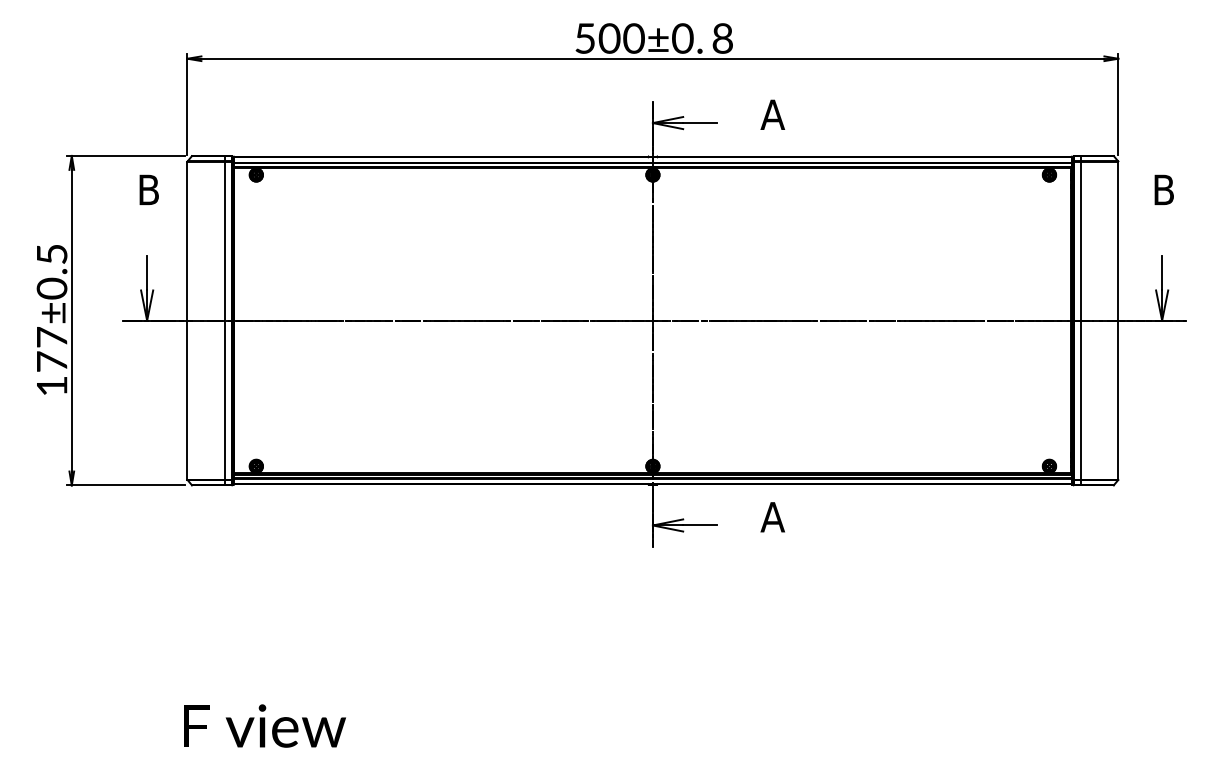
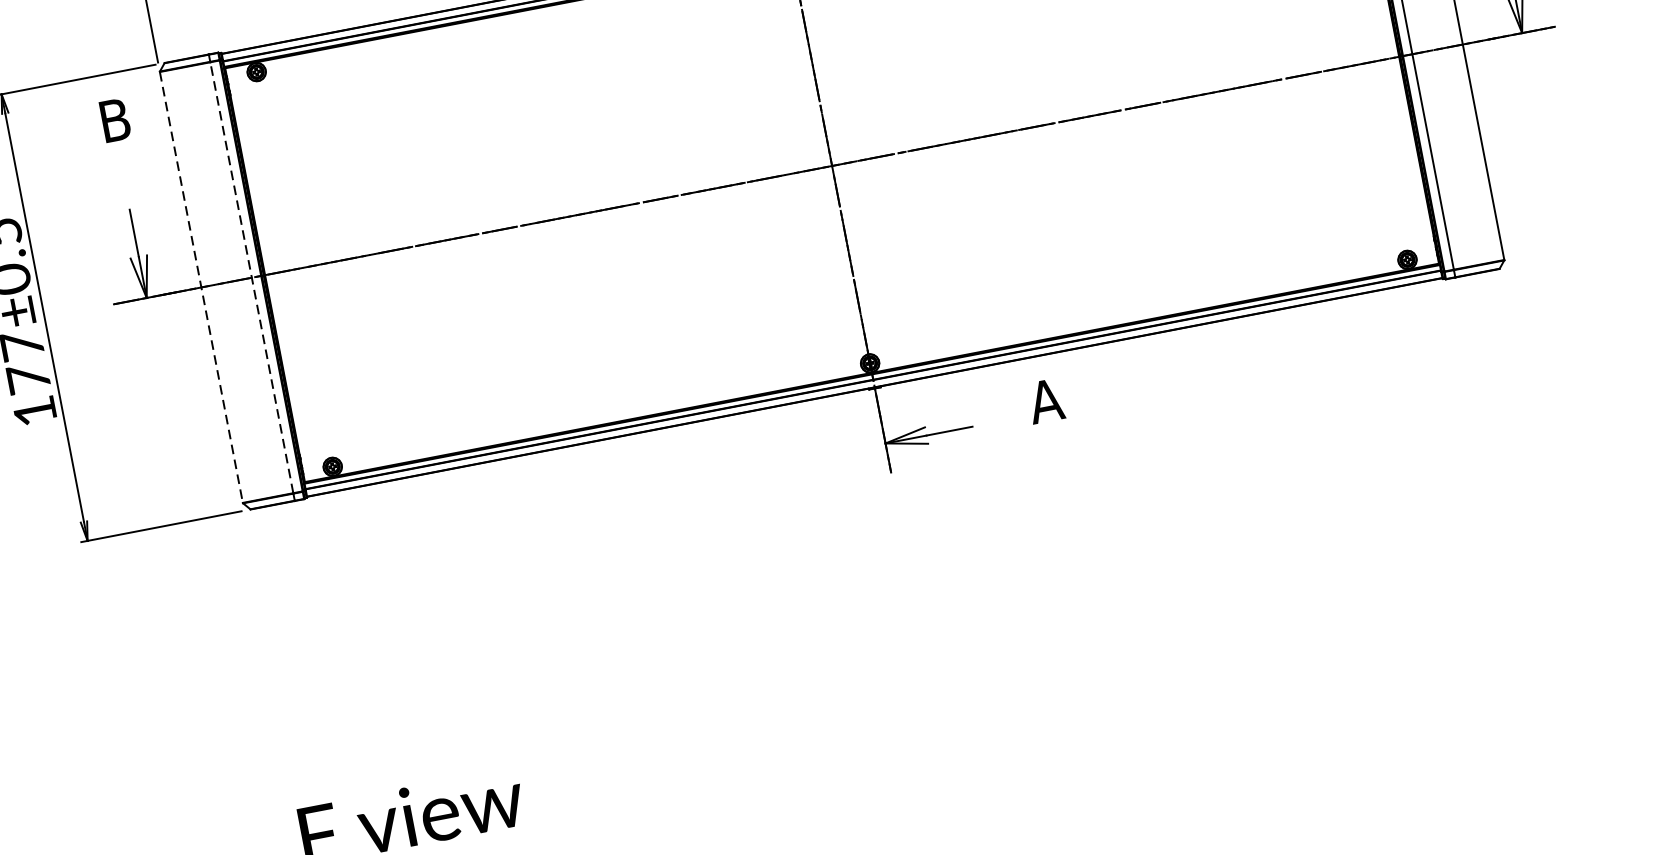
line: (187, 320) -> (201, 287), solid -> dashed
line: (224, 320) -> (251, 277), solid -> dashed

